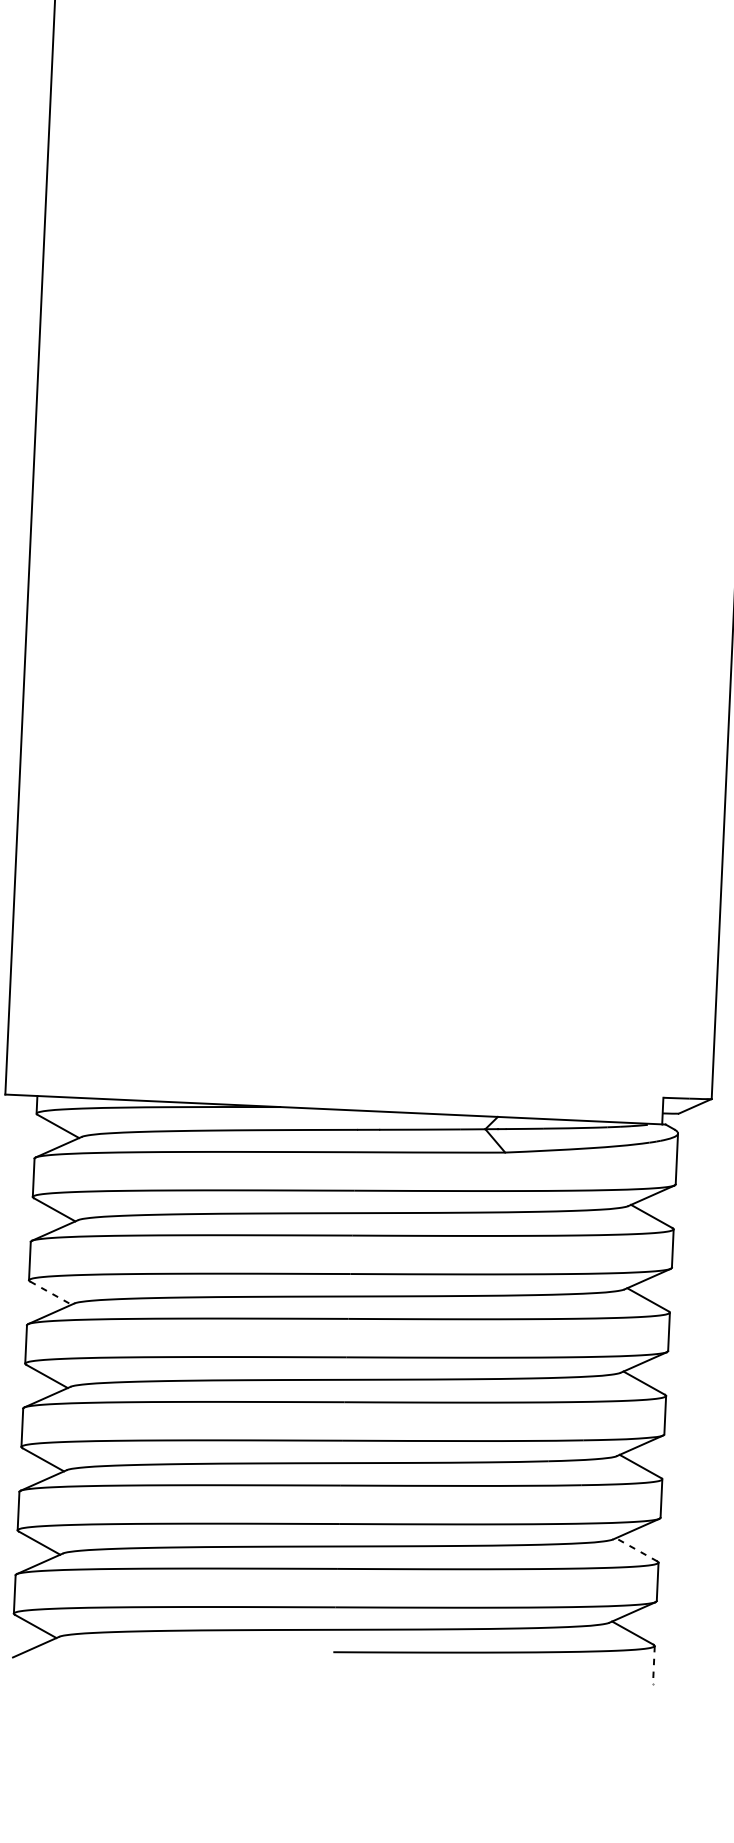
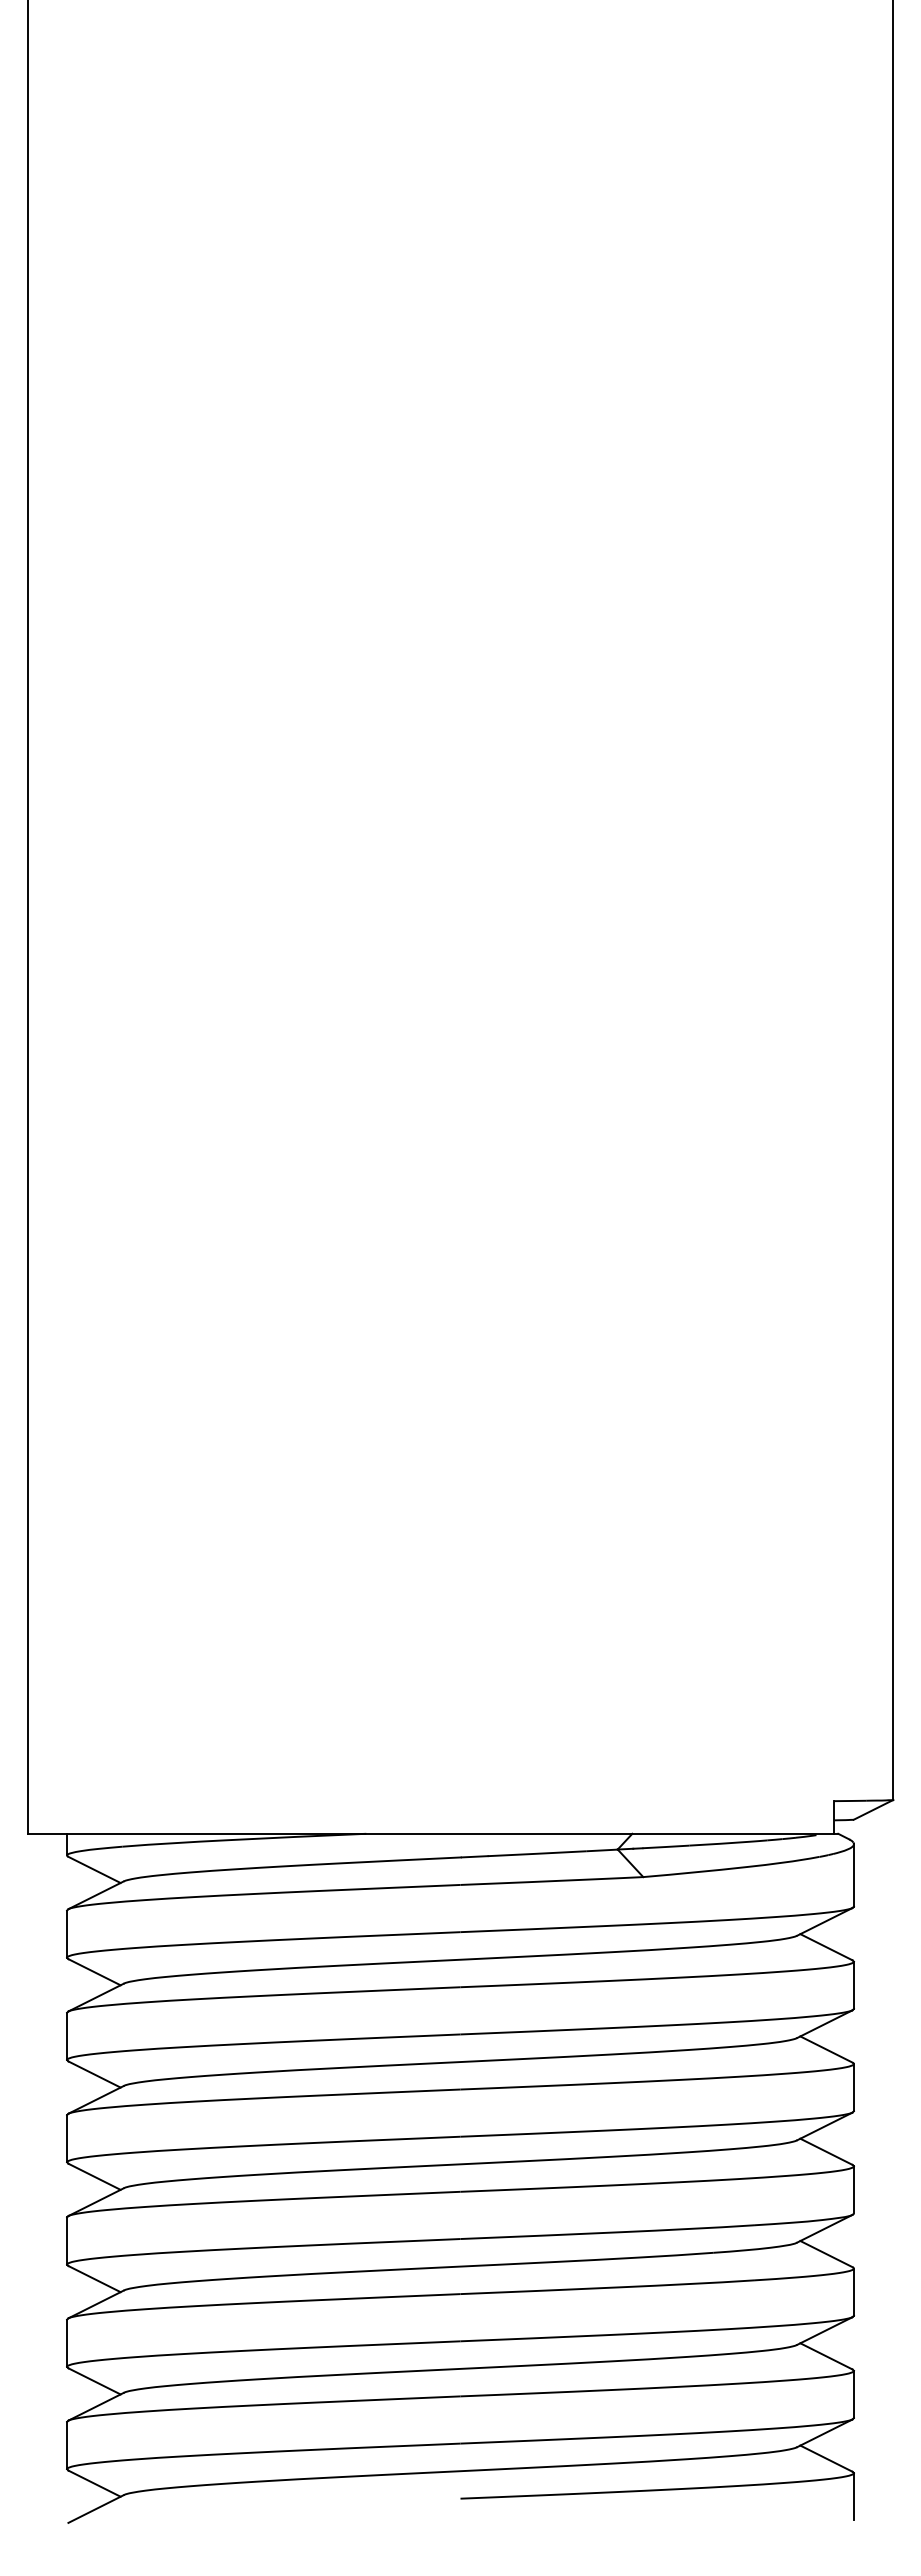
line: (50, 1293) -> (94, 2074), dashed -> solid
line: (636, 1549) -> (826, 2356), dashed -> solid
line: (653, 1664) -> (853, 2496), dashed -> solid

